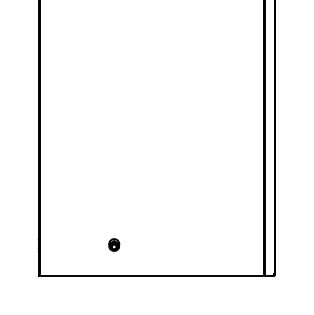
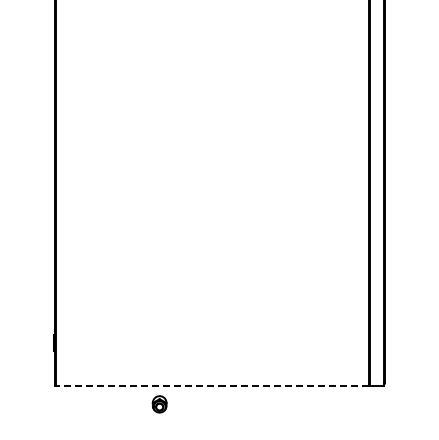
part: (114, 245) -> (159, 404), moved
line: (151, 276) -> (211, 386), solid -> dashed

